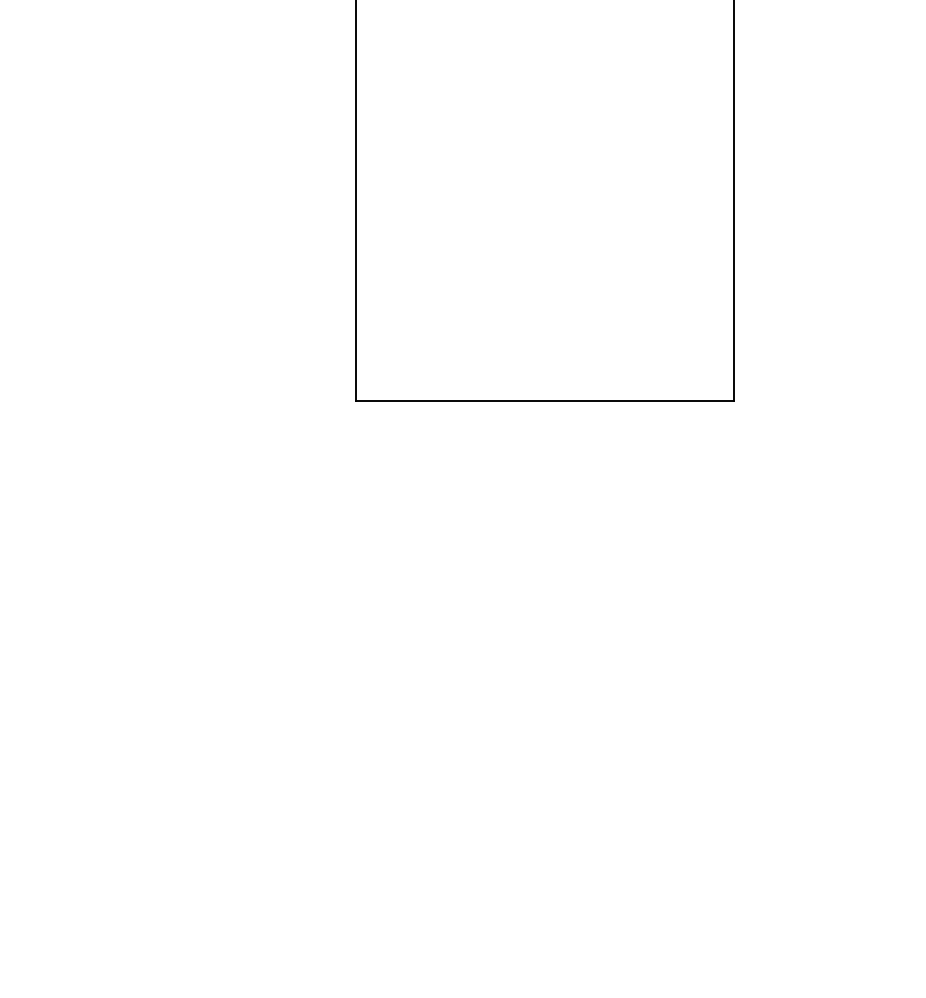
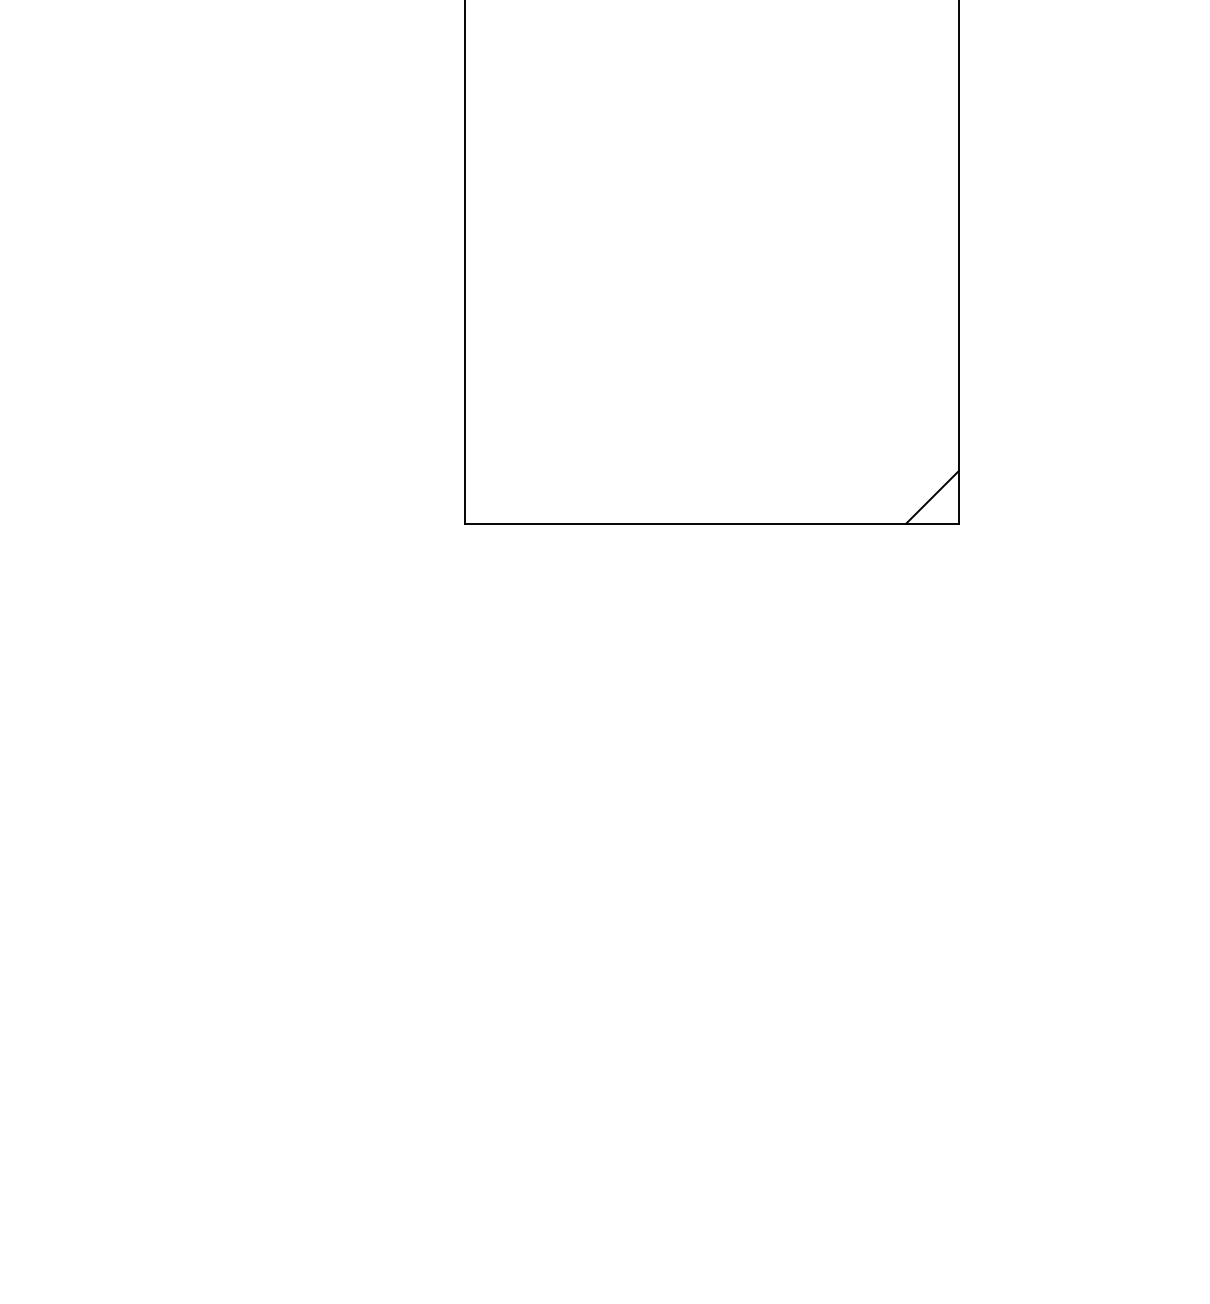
line: (713, 380) -> (932, 497), added

